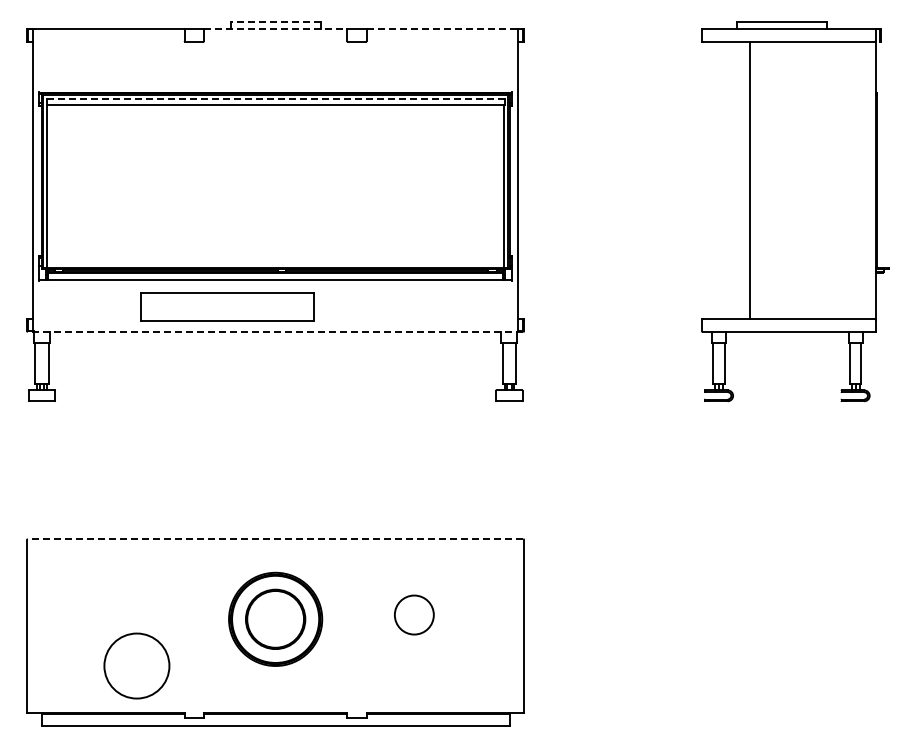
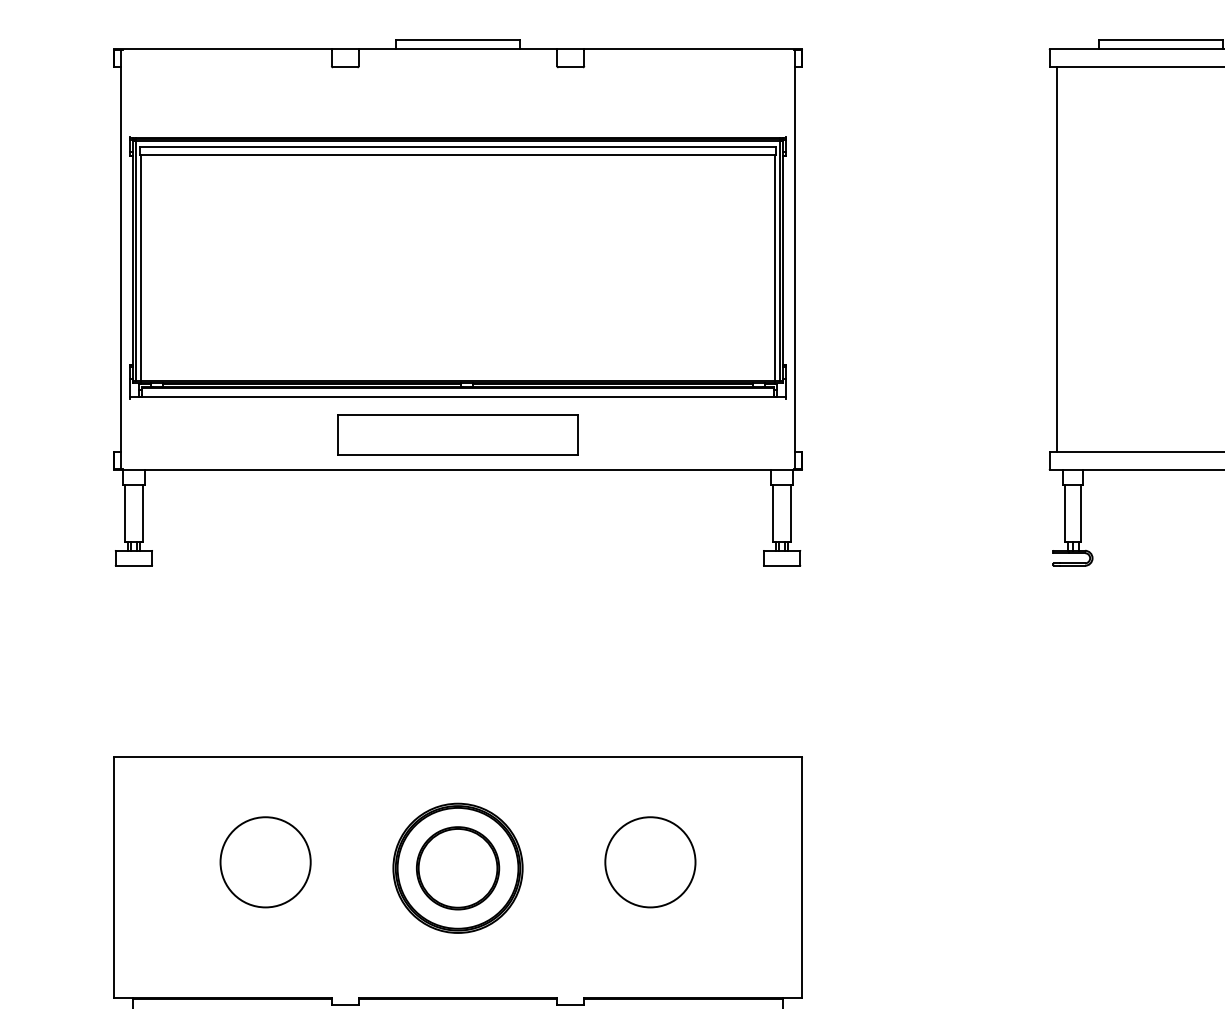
line: (275, 22) -> (457, 40), dashed -> solid
line: (275, 28) -> (457, 48), dashed -> solid
line: (445, 28) -> (693, 48), dashed -> solid
line: (275, 99) -> (457, 147), dashed -> solid
line: (749, 179) -> (1057, 258), moved
part: (227, 306) -> (457, 434), moved
line: (275, 331) -> (457, 469), dashed -> solid
line: (275, 539) -> (457, 757), dashed -> solid
circle: (413, 614) -> (649, 861), size x1.67
circle: (136, 665) -> (265, 861), moved

